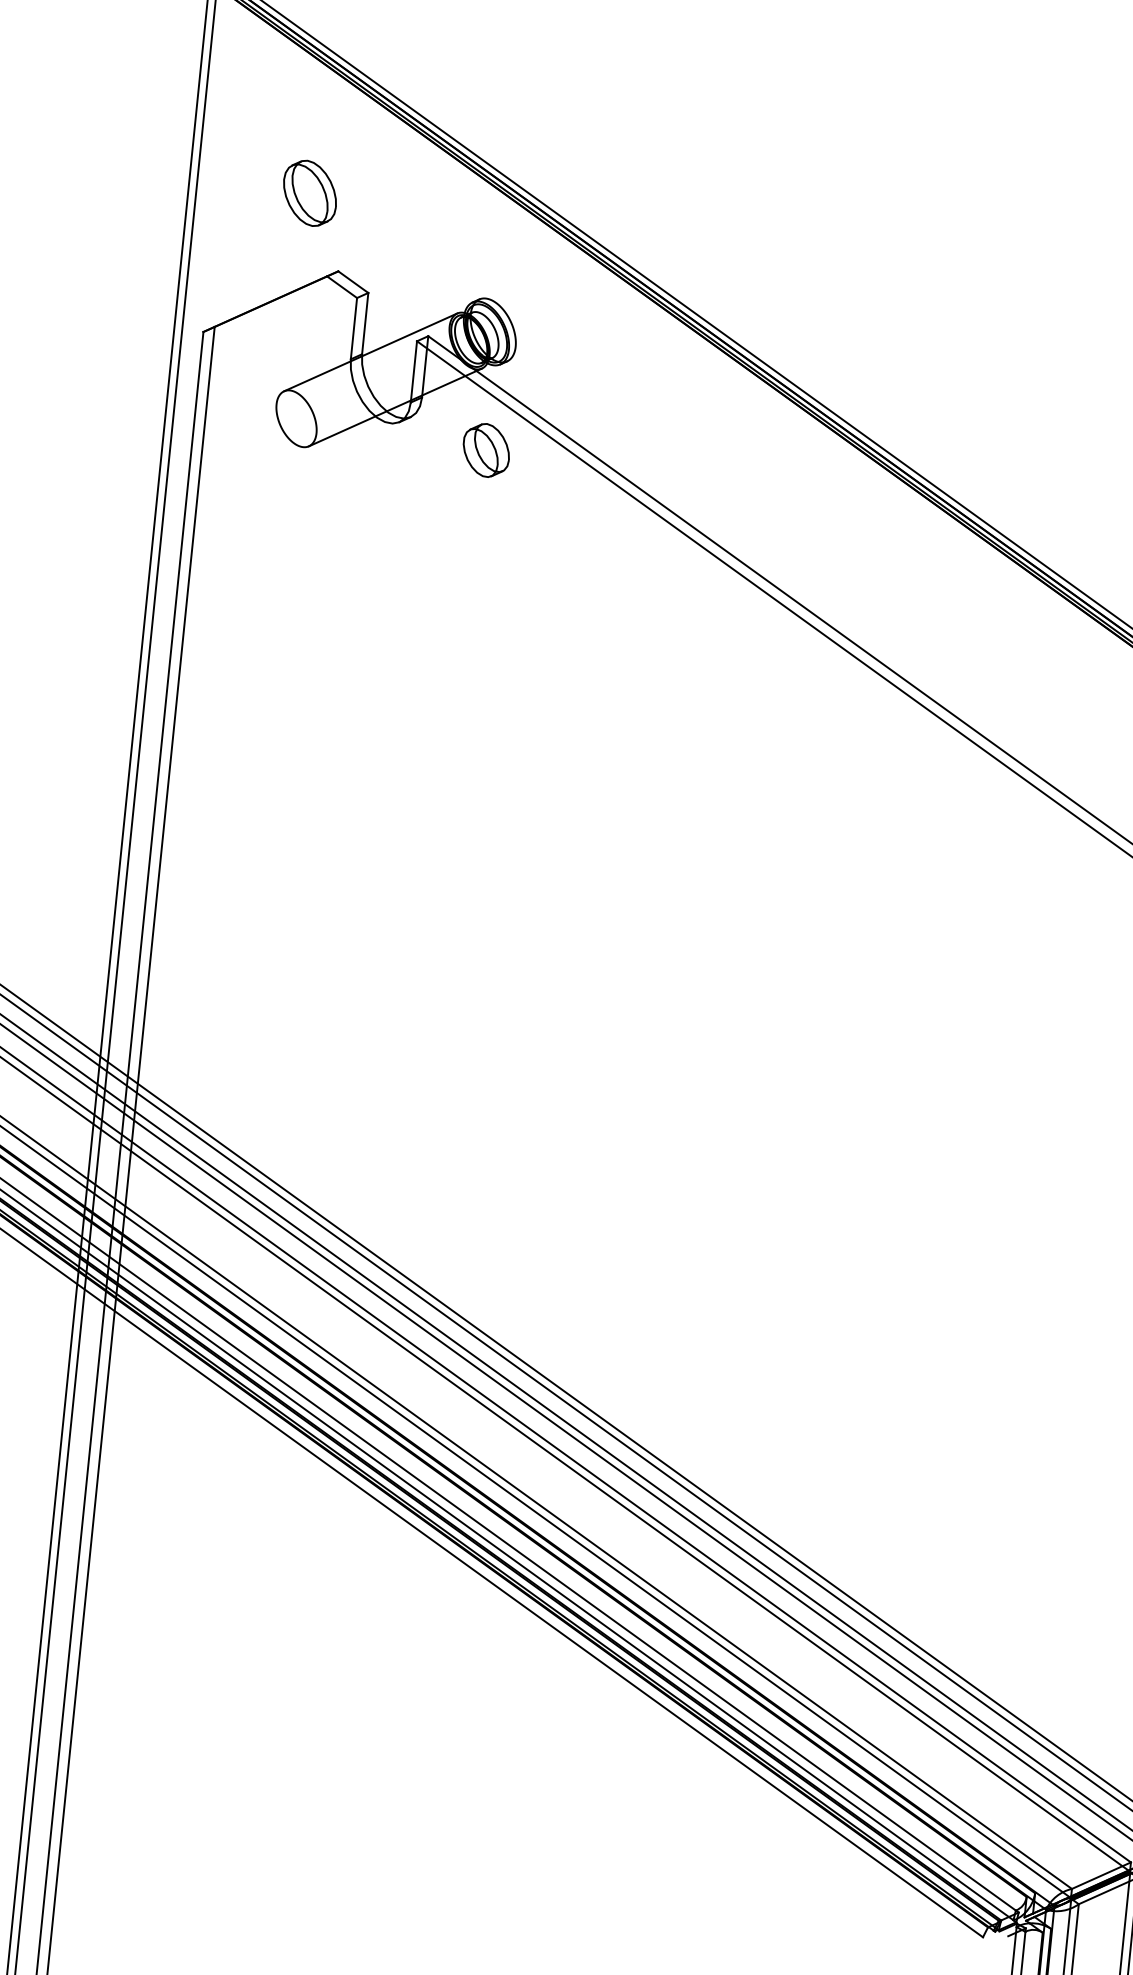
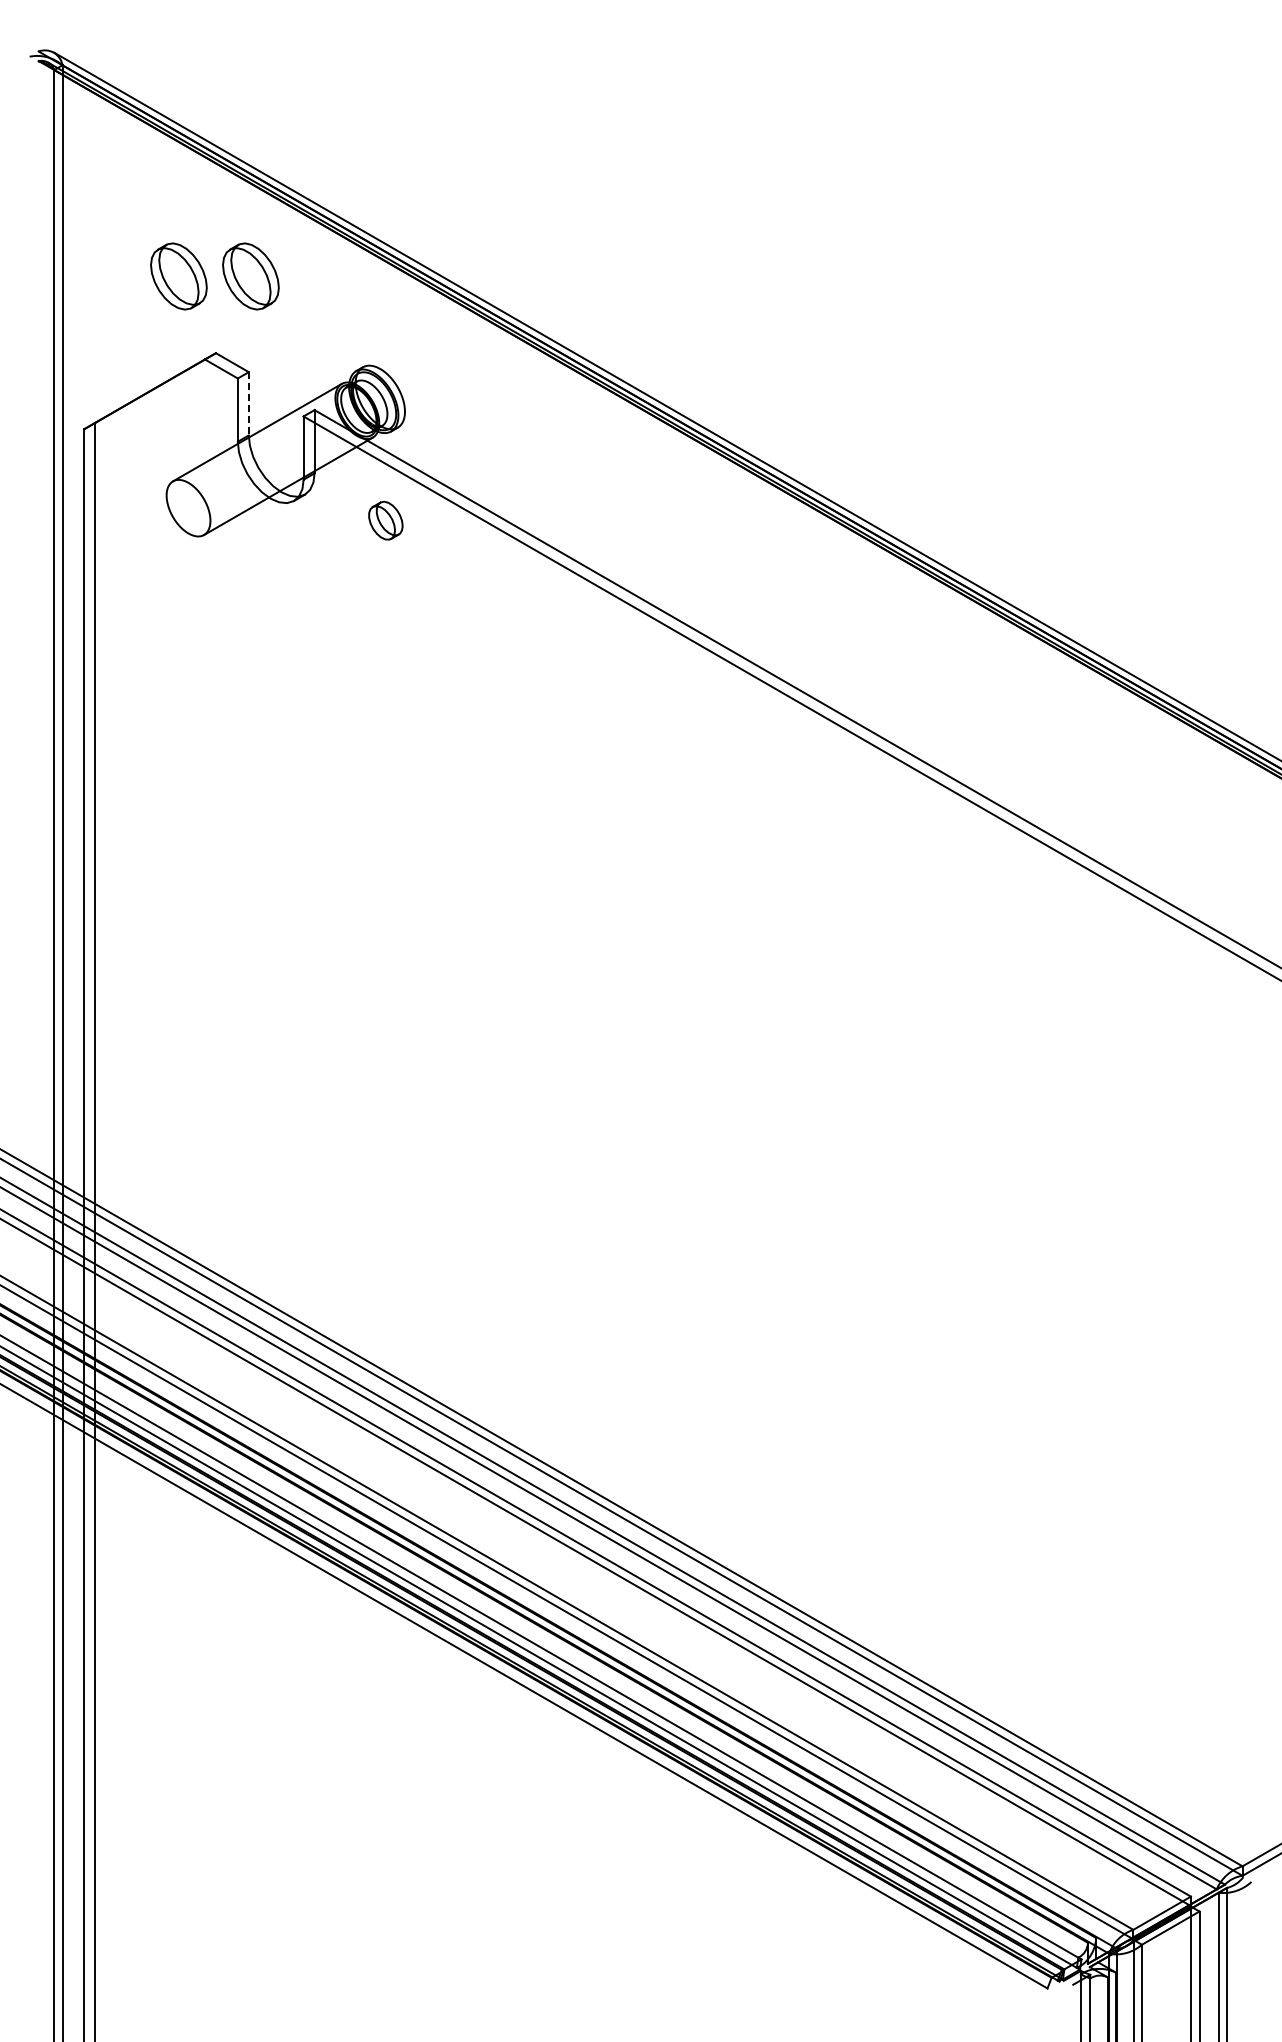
part: (379, 200) -> (250, 276), added
line: (364, 323) -> (248, 403), solid -> dashed
part: (486, 450) -> (385, 520), size x0.7

